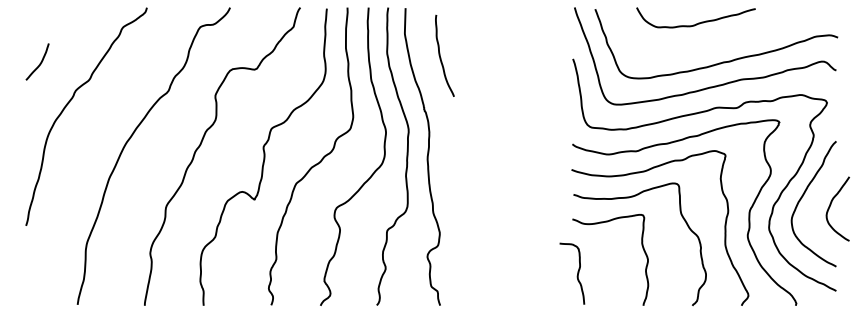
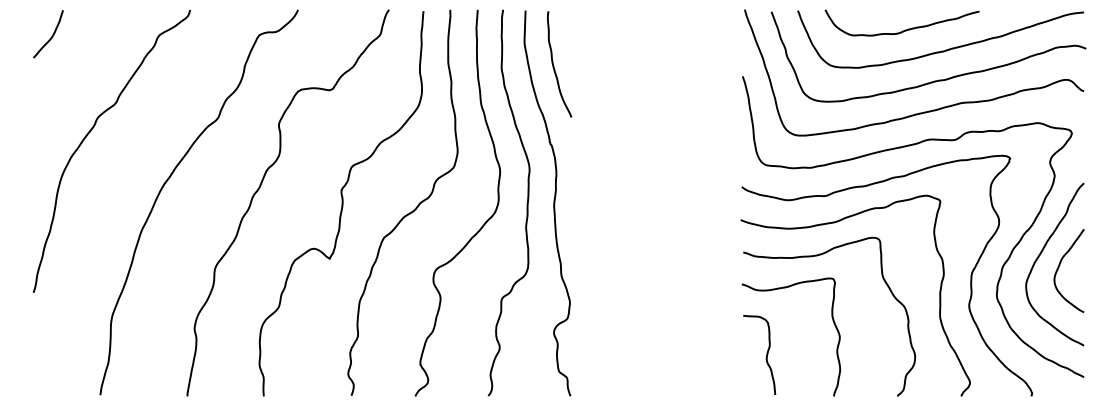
curve: (729, 38) -> (945, 49), added
curve: (441, 56) -> (554, 65), moved
curve: (39, 63) -> (51, 36), moved
curve: (831, 204) -> (1060, 265), moved
curve: (577, 273) -> (766, 354), moved

